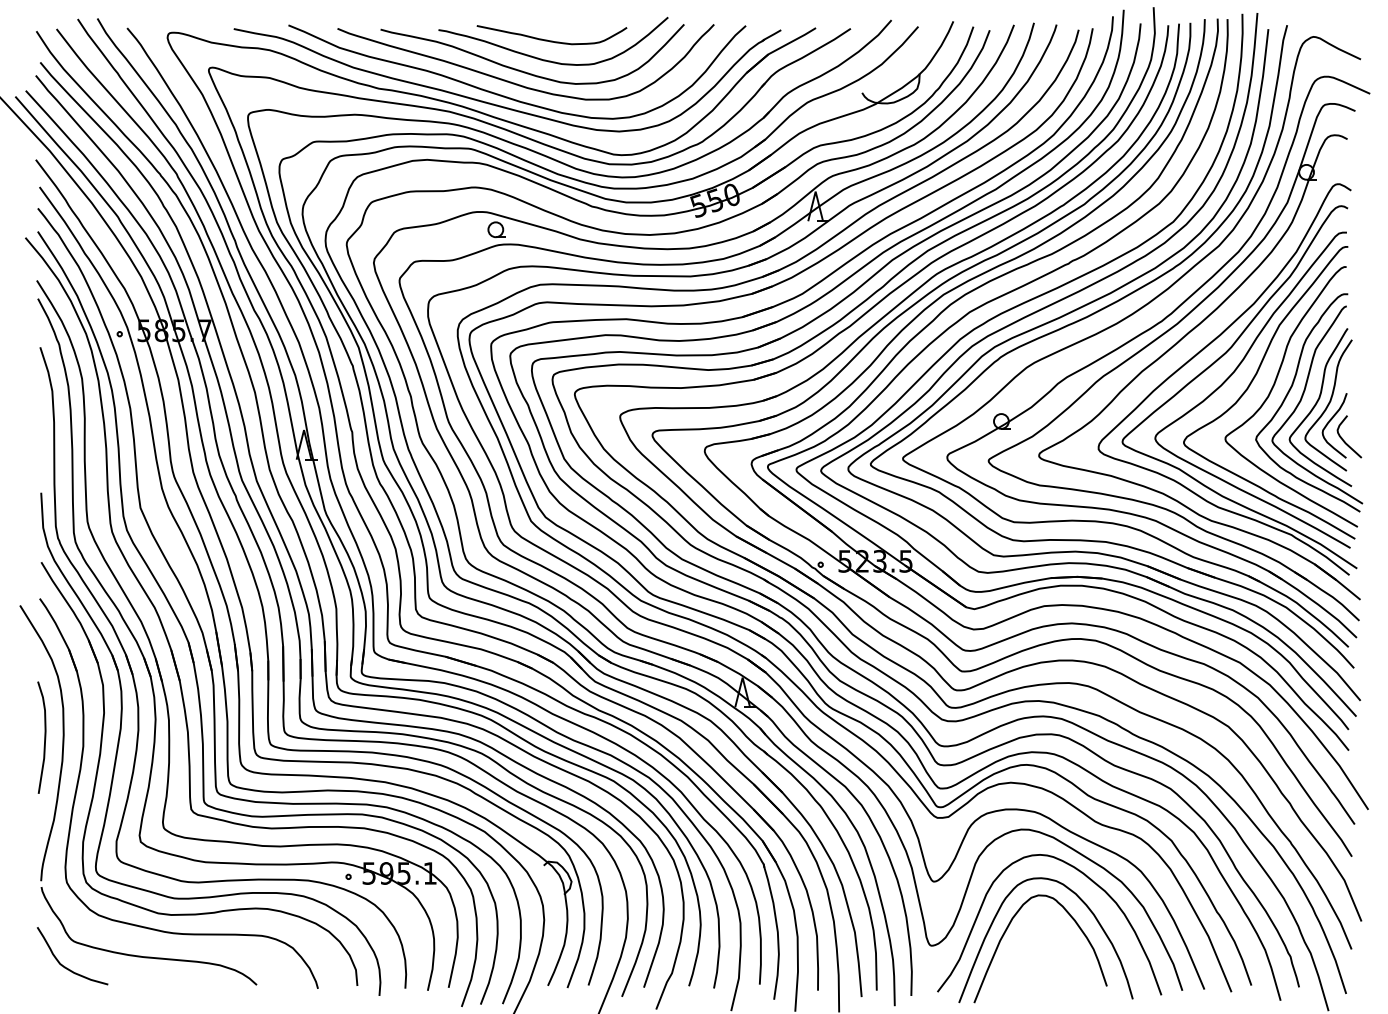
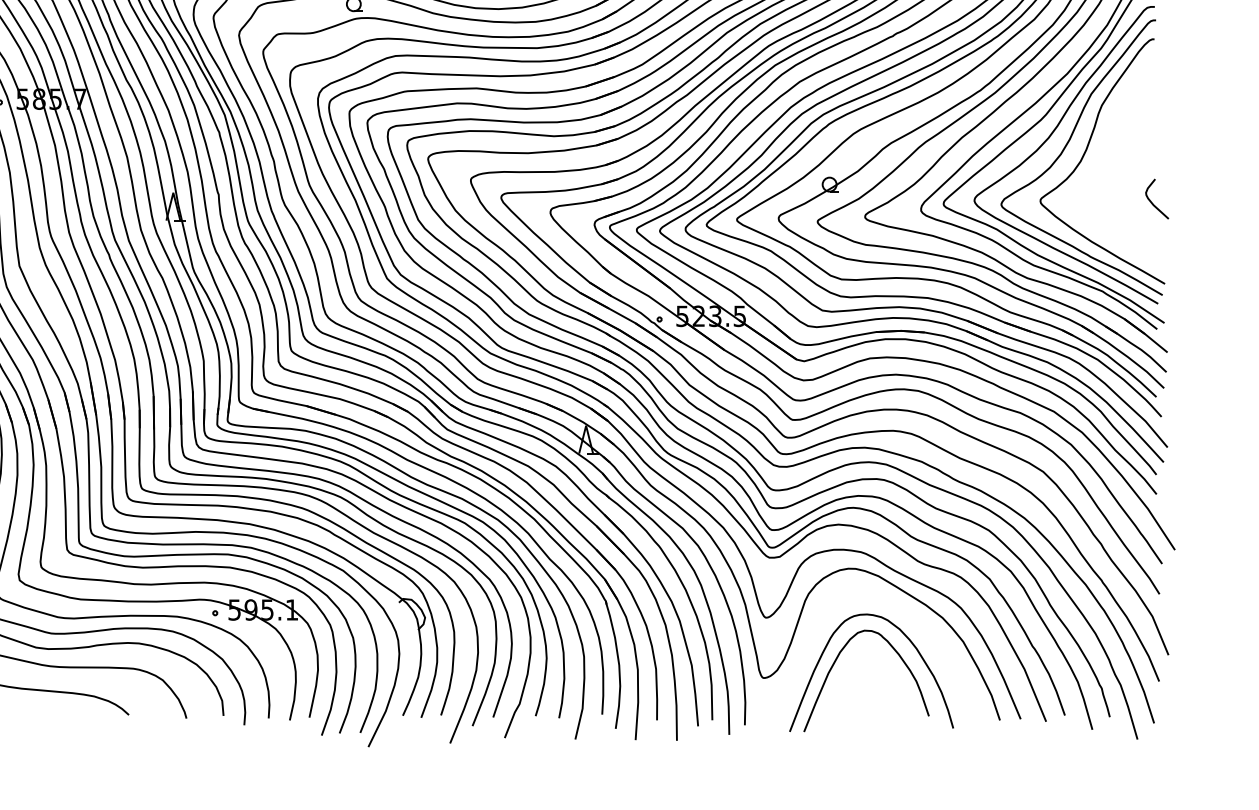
part: (1309, 402) -> (1119, 166), removed
curve: (1087, 878) -> (910, 614), removed

